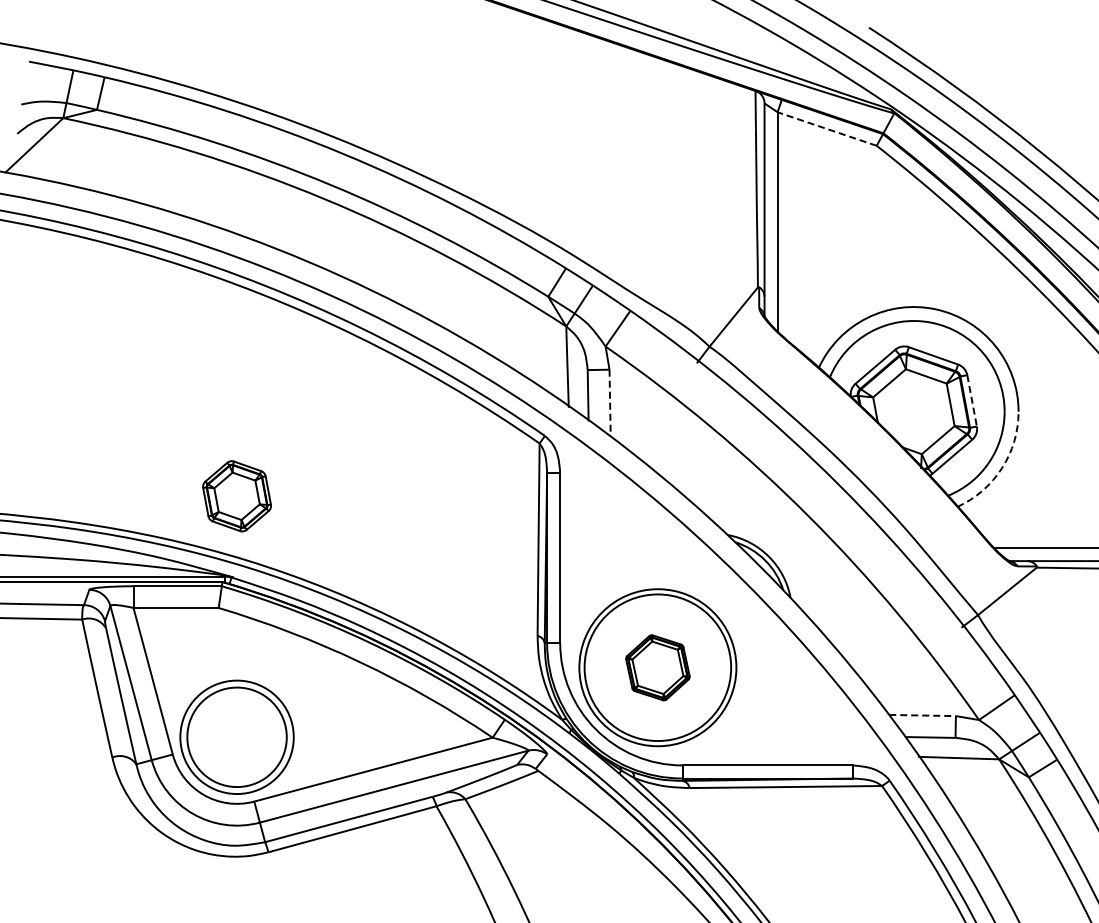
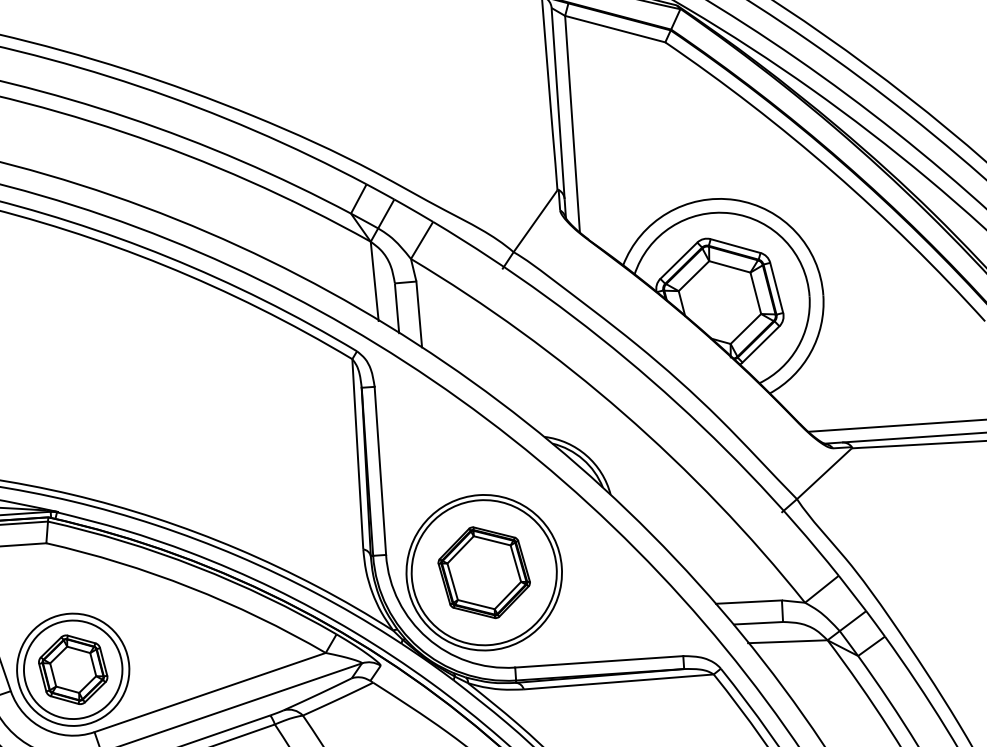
line: (826, 128) -> (614, 28), dashed -> solid
line: (972, 401) -> (777, 288), dashed -> solid
line: (610, 403) -> (419, 314), dashed -> solid
arc: (1001, 468) -> (810, 352), dashed -> solid
part: (236, 496) -> (72, 670), moved
part: (657, 667) -> (483, 572), size x1.43
line: (923, 715) -> (749, 602), dashed -> solid

